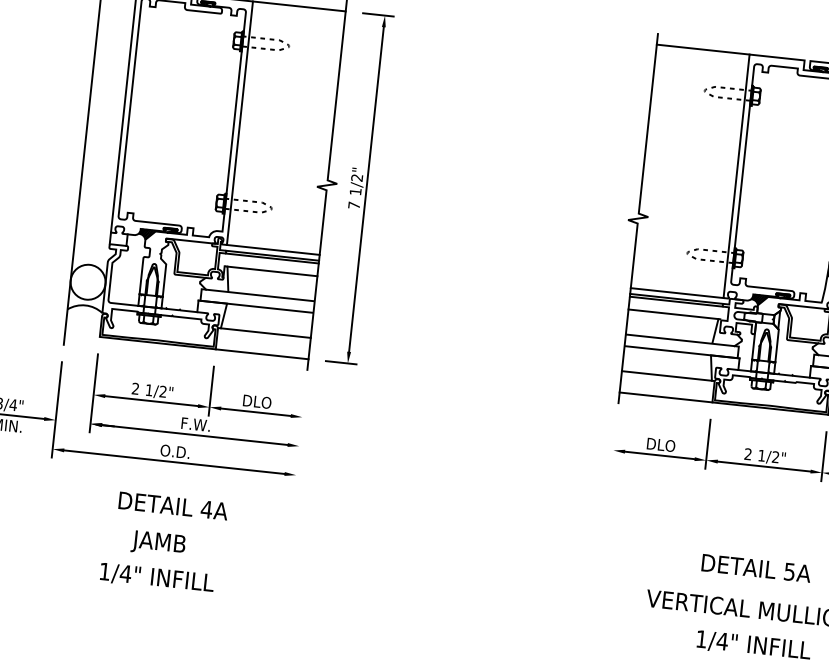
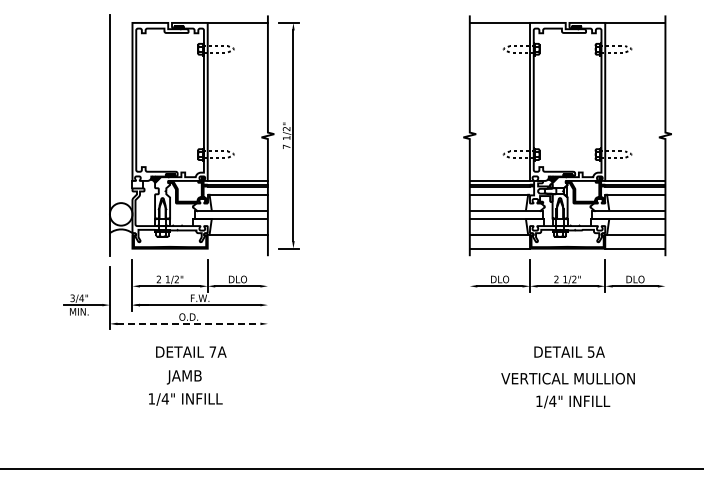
line: (261, 353) -> (237, 248), removed
line: (175, 461) -> (189, 323), solid -> dashed
text: (206, 508) -> (212, 351), 4A -> 7A

